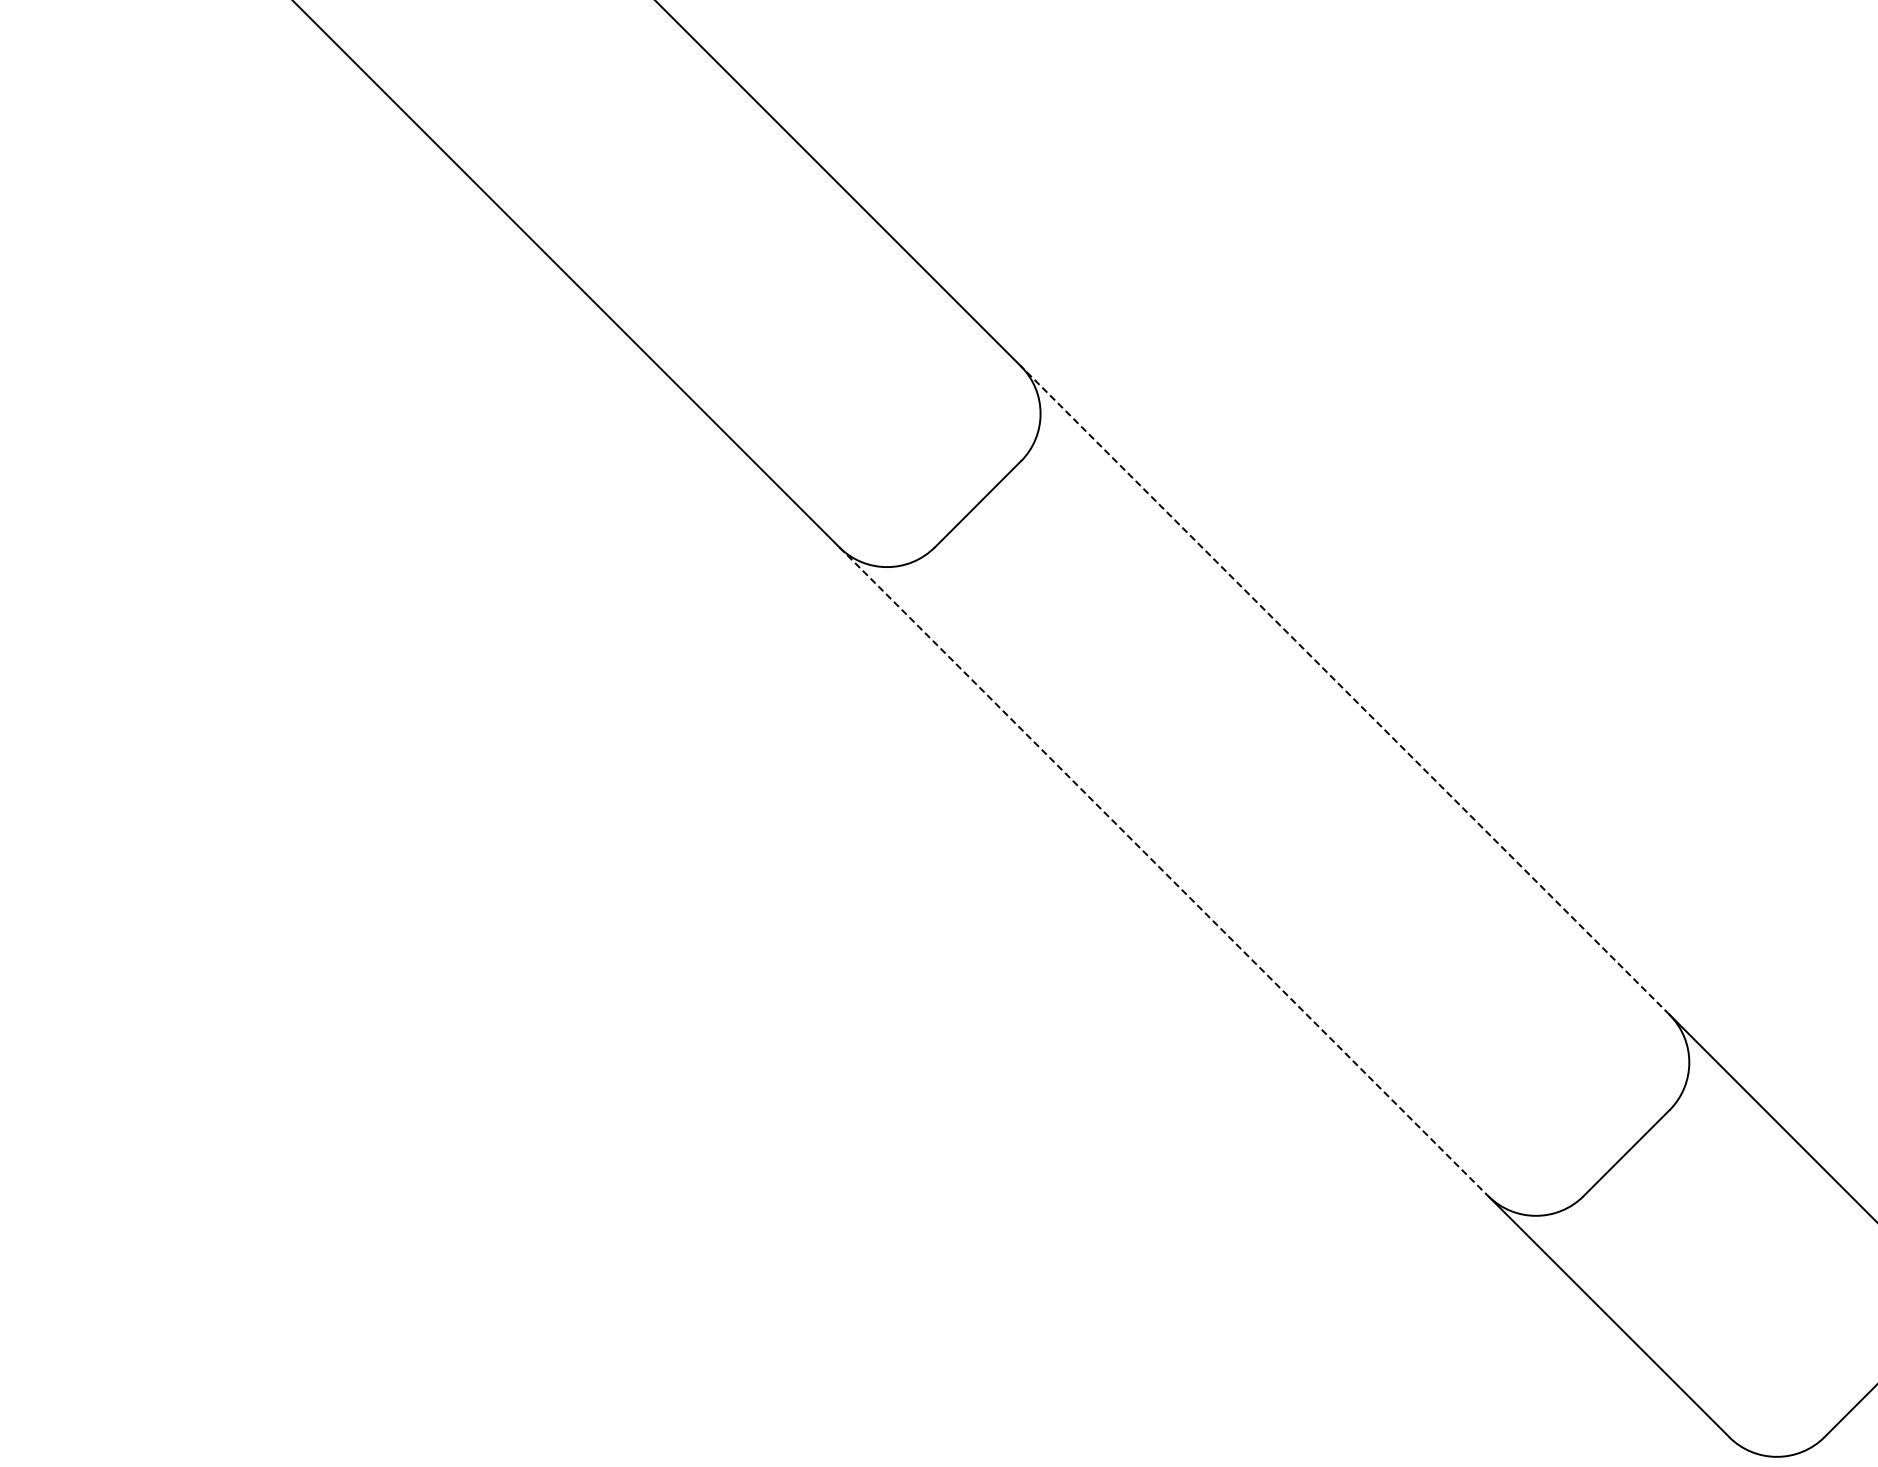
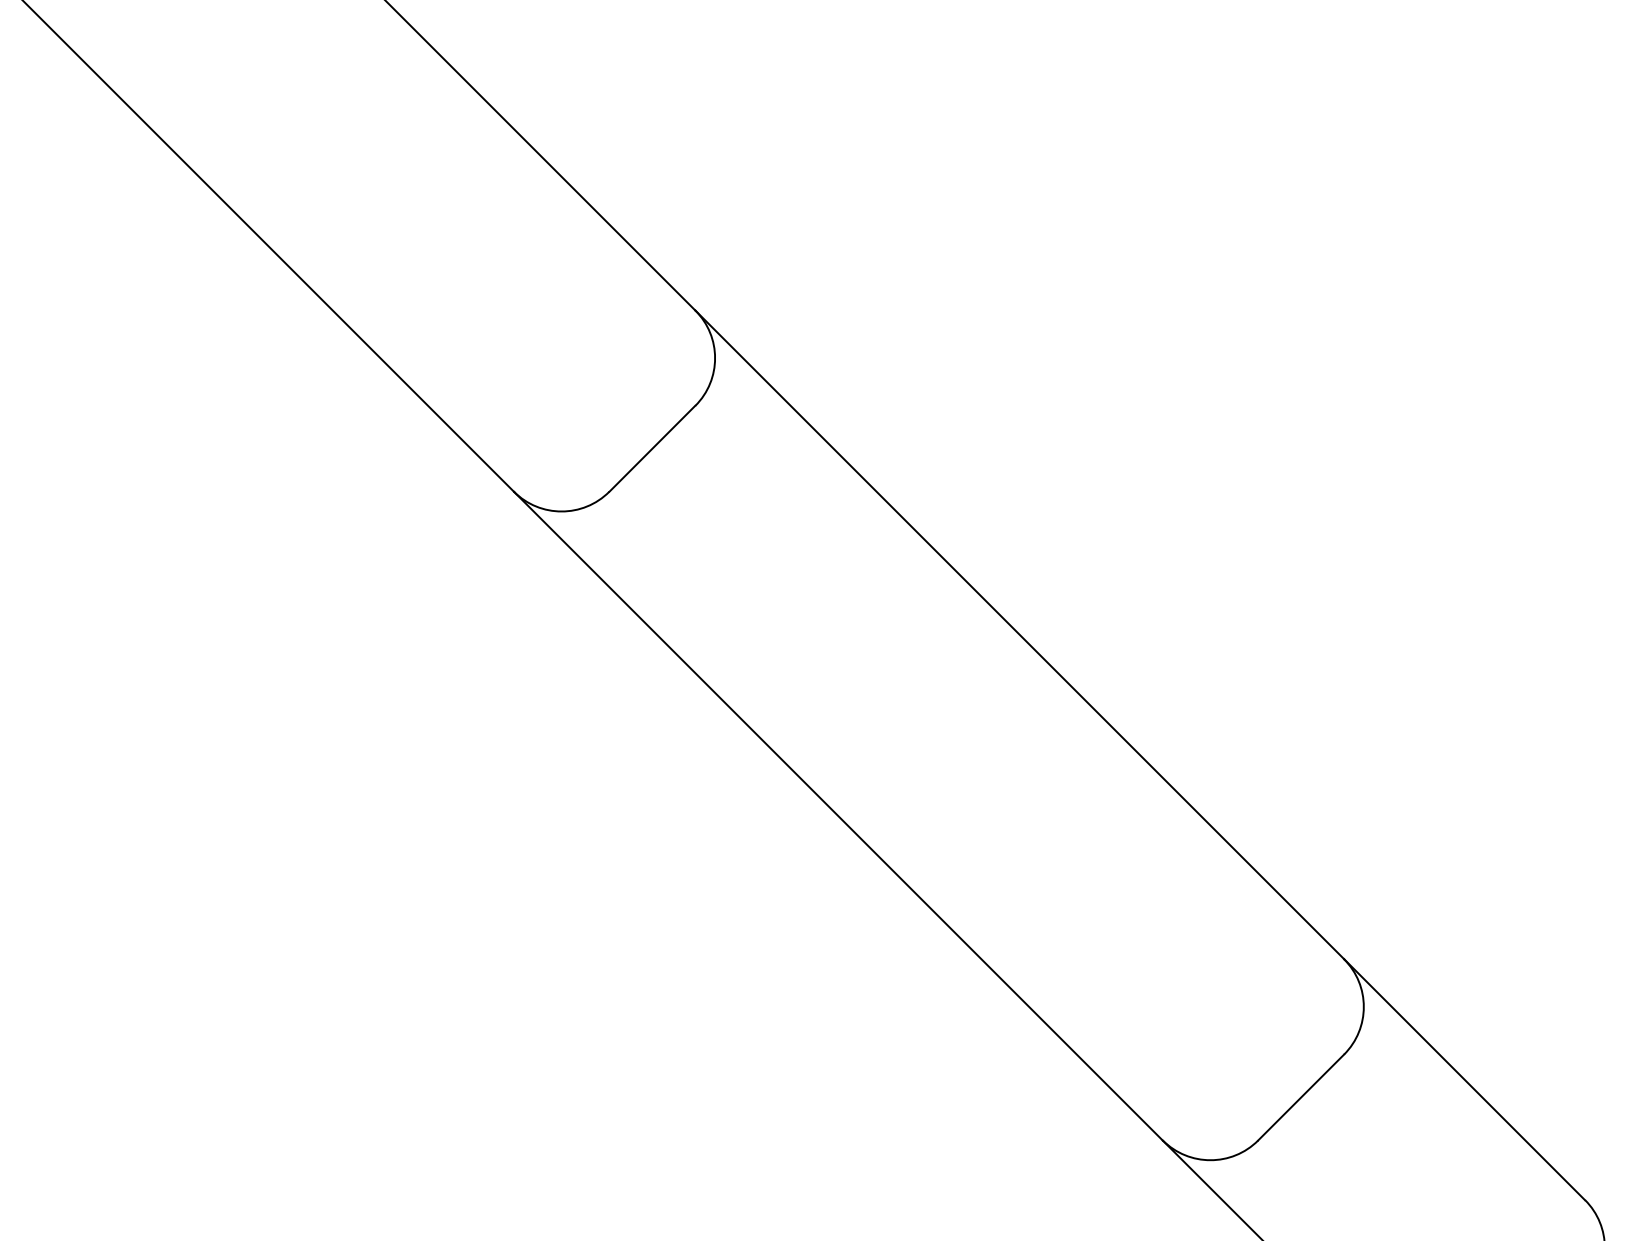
line: (1345, 690) -> (1020, 634), dashed -> solid
line: (1163, 871) -> (838, 815), dashed -> solid

